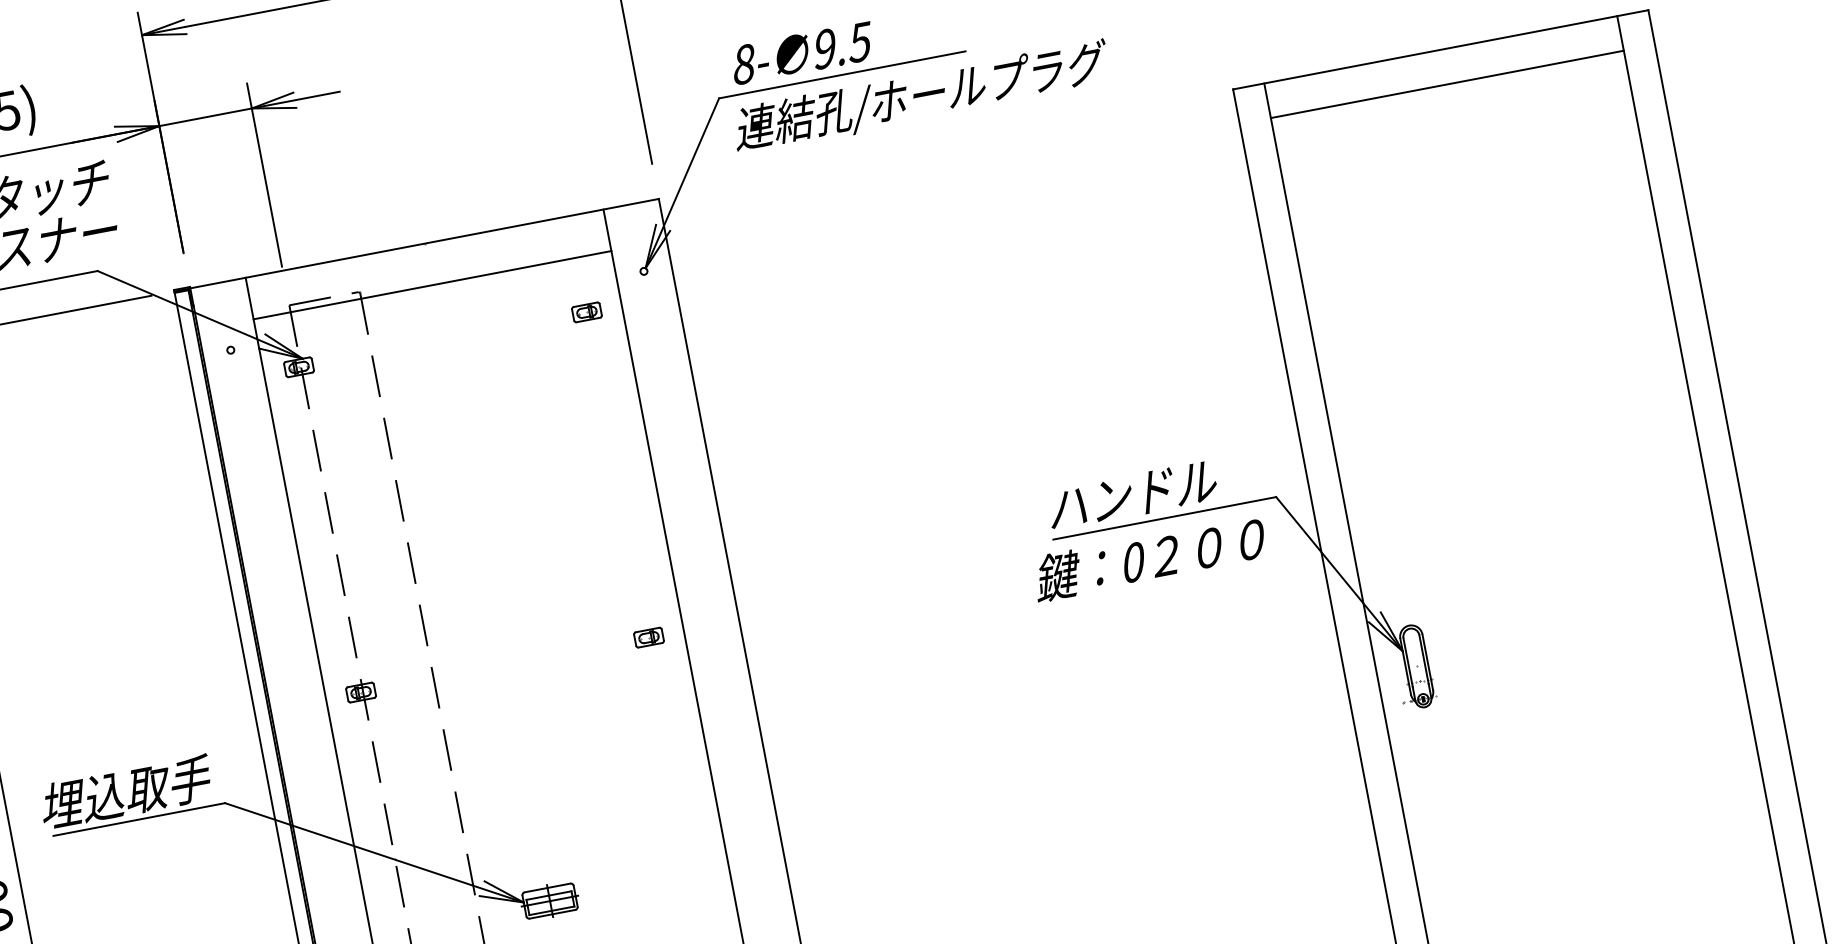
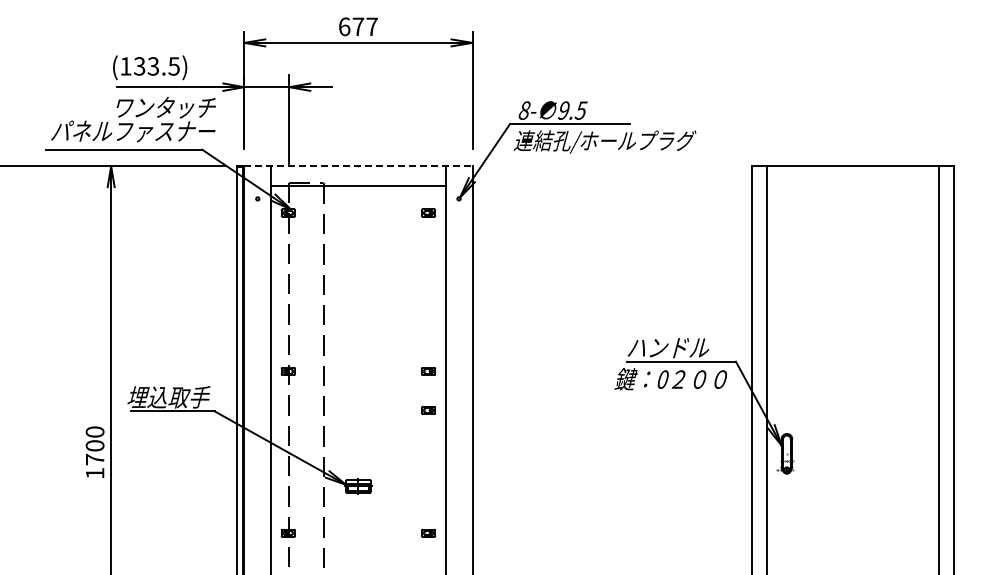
line: (1447, 85) -> (853, 183), removed
line: (424, 244) -> (358, 166), solid -> dashed
part: (664, 717) -> (428, 410), added

